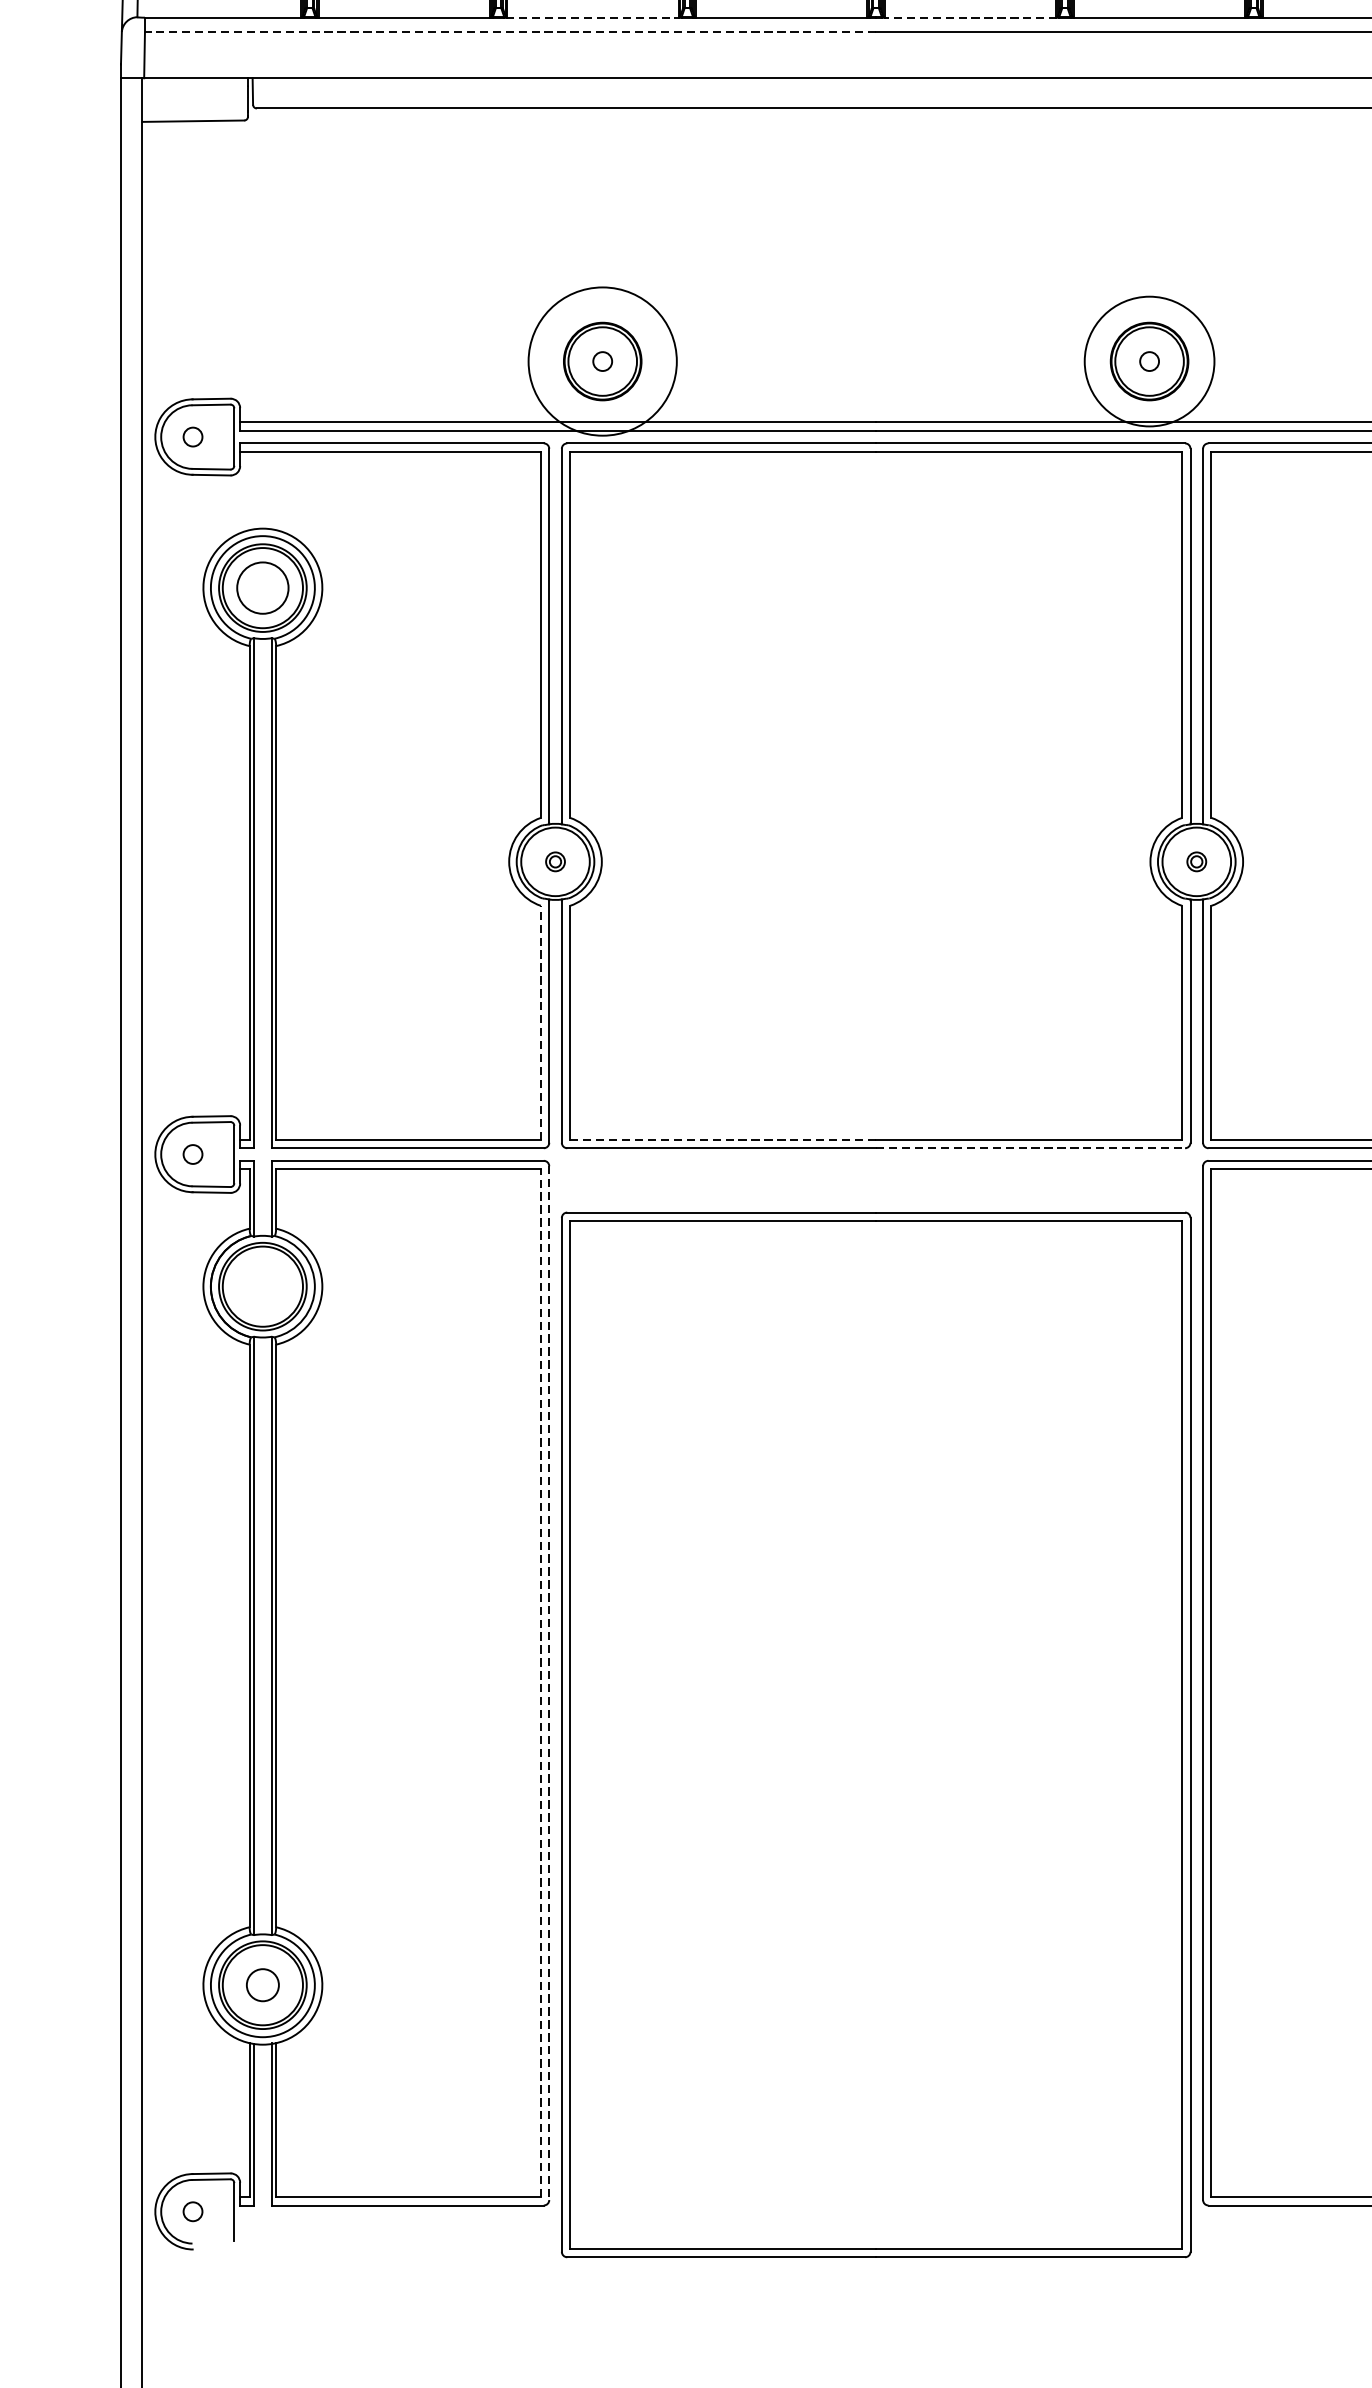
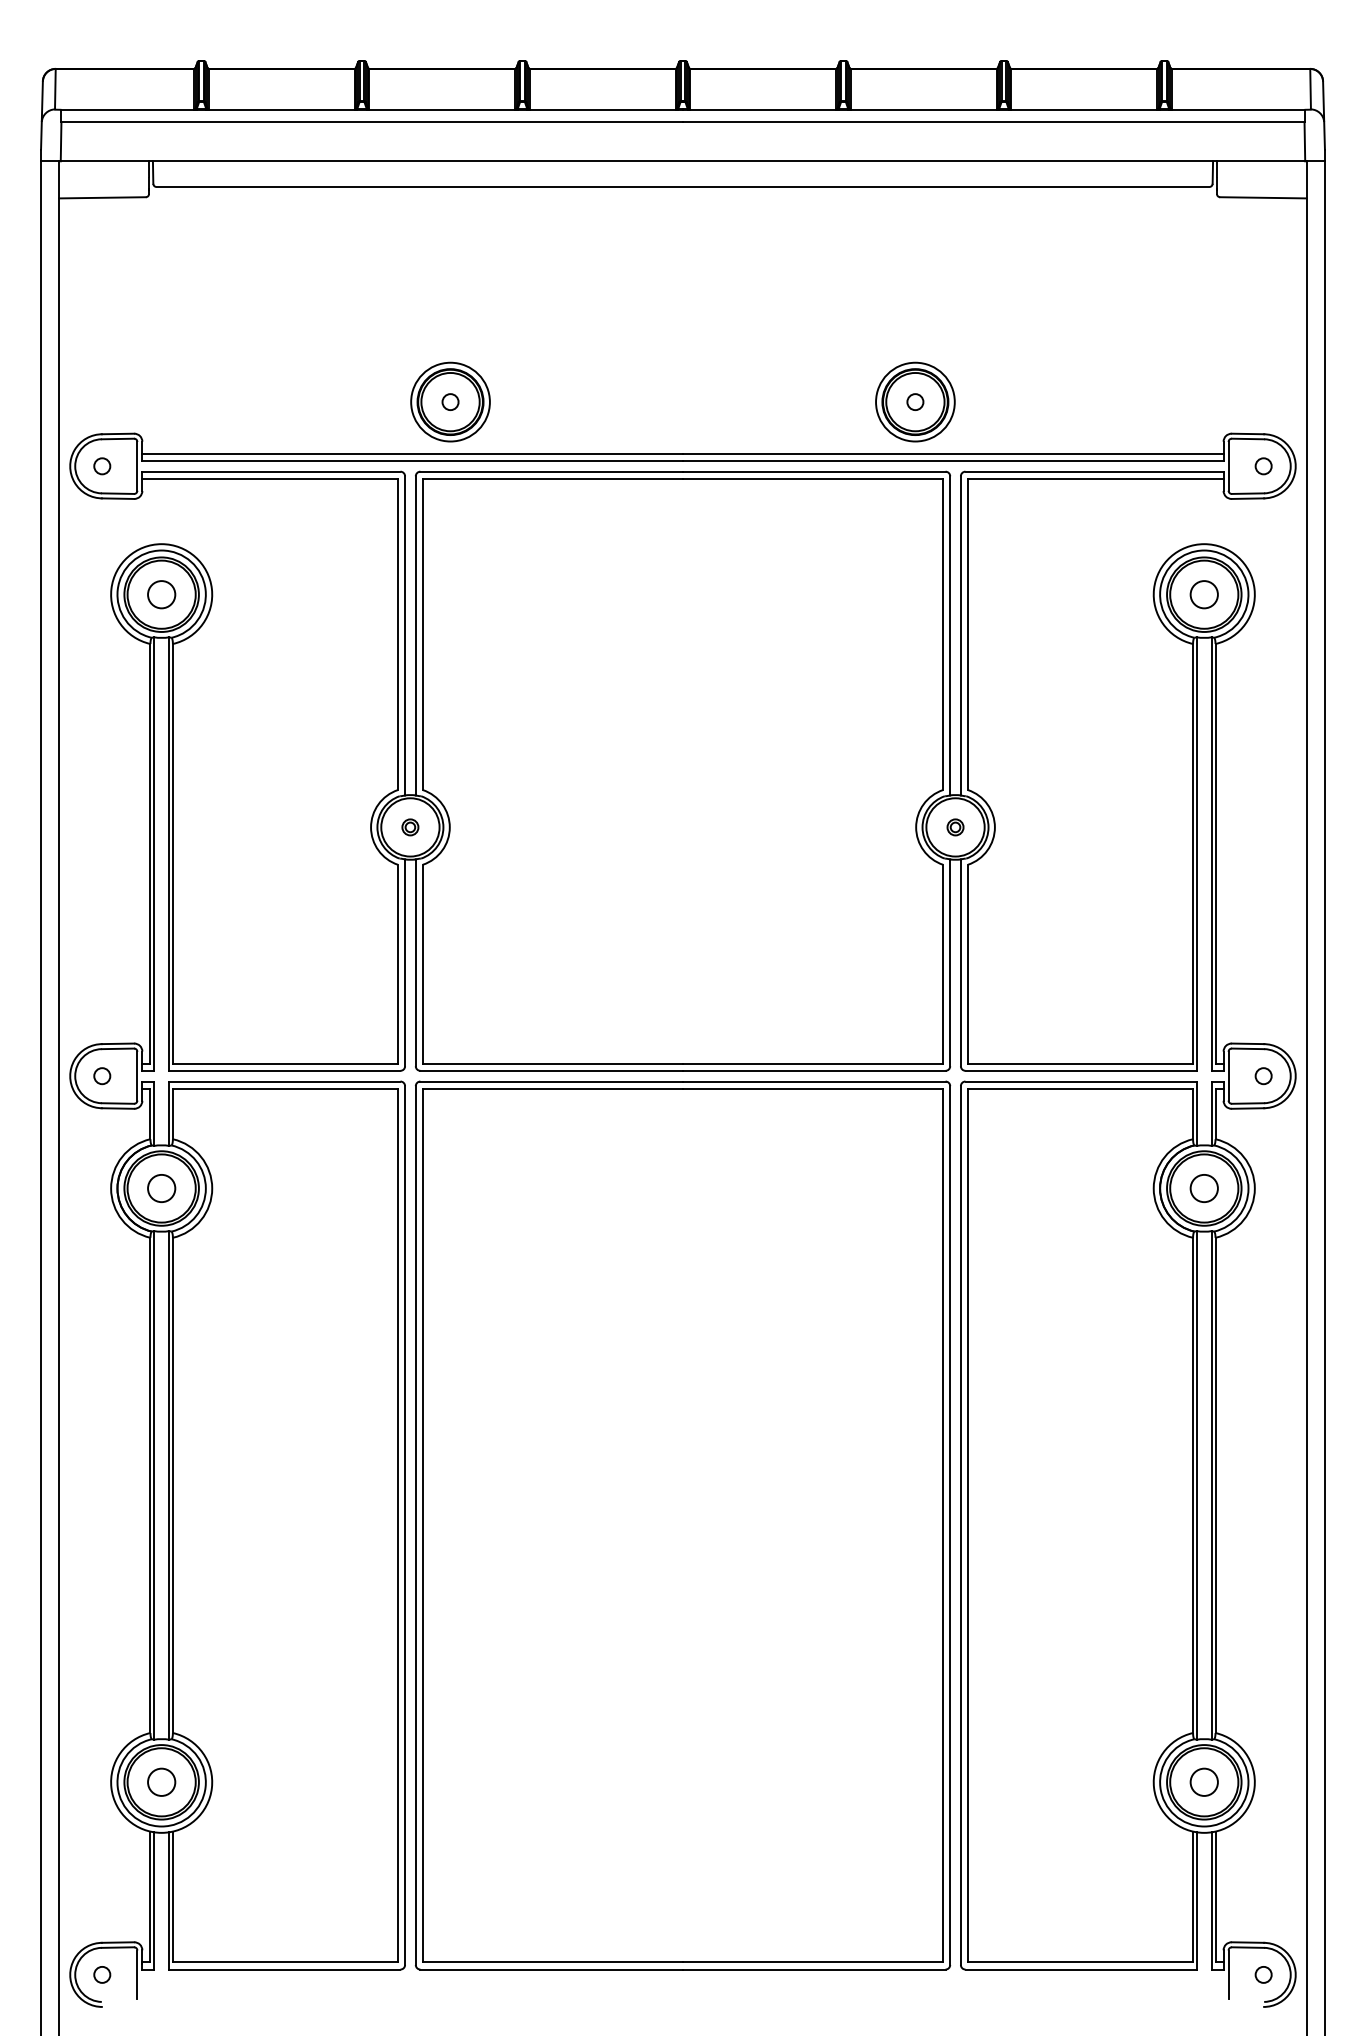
line: (593, 17) -> (442, 109), dashed -> solid
line: (970, 17) -> (763, 109), dashed -> solid
line: (510, 32) -> (372, 122), dashed -> solid
circle: (602, 360) -> (450, 401), size x0.62
circle: (1149, 360) -> (915, 401), size x0.71
circle: (262, 587) -> (161, 594), size x0.62
line: (540, 1021) -> (397, 963), dashed -> solid
line: (723, 1139) -> (553, 1063), dashed -> solid
line: (1030, 1147) -> (814, 1070), dashed -> solid
circle: (262, 1286) -> (161, 1188), added
line: (540, 1683) -> (397, 1525), dashed -> solid
line: (549, 1684) -> (405, 1526), dashed -> solid
part: (876, 1734) -> (683, 1525), moved

